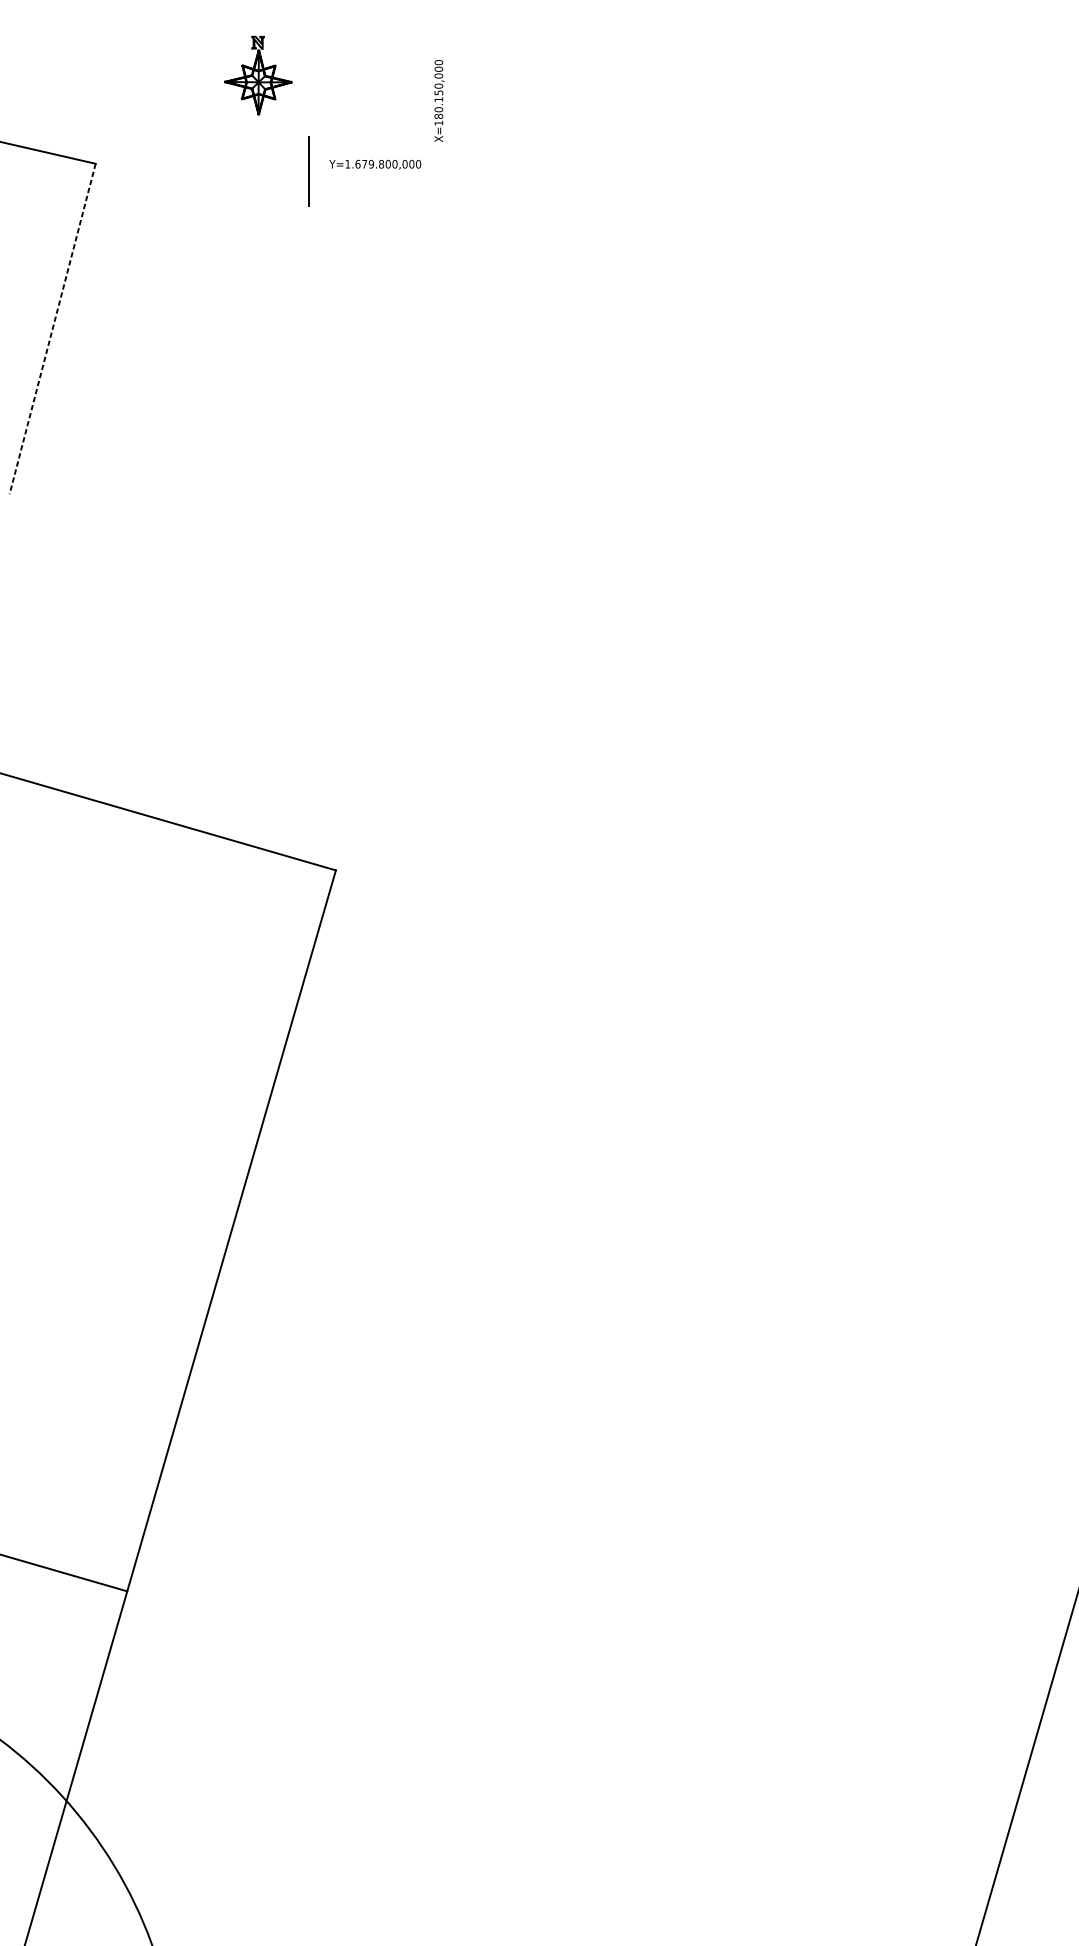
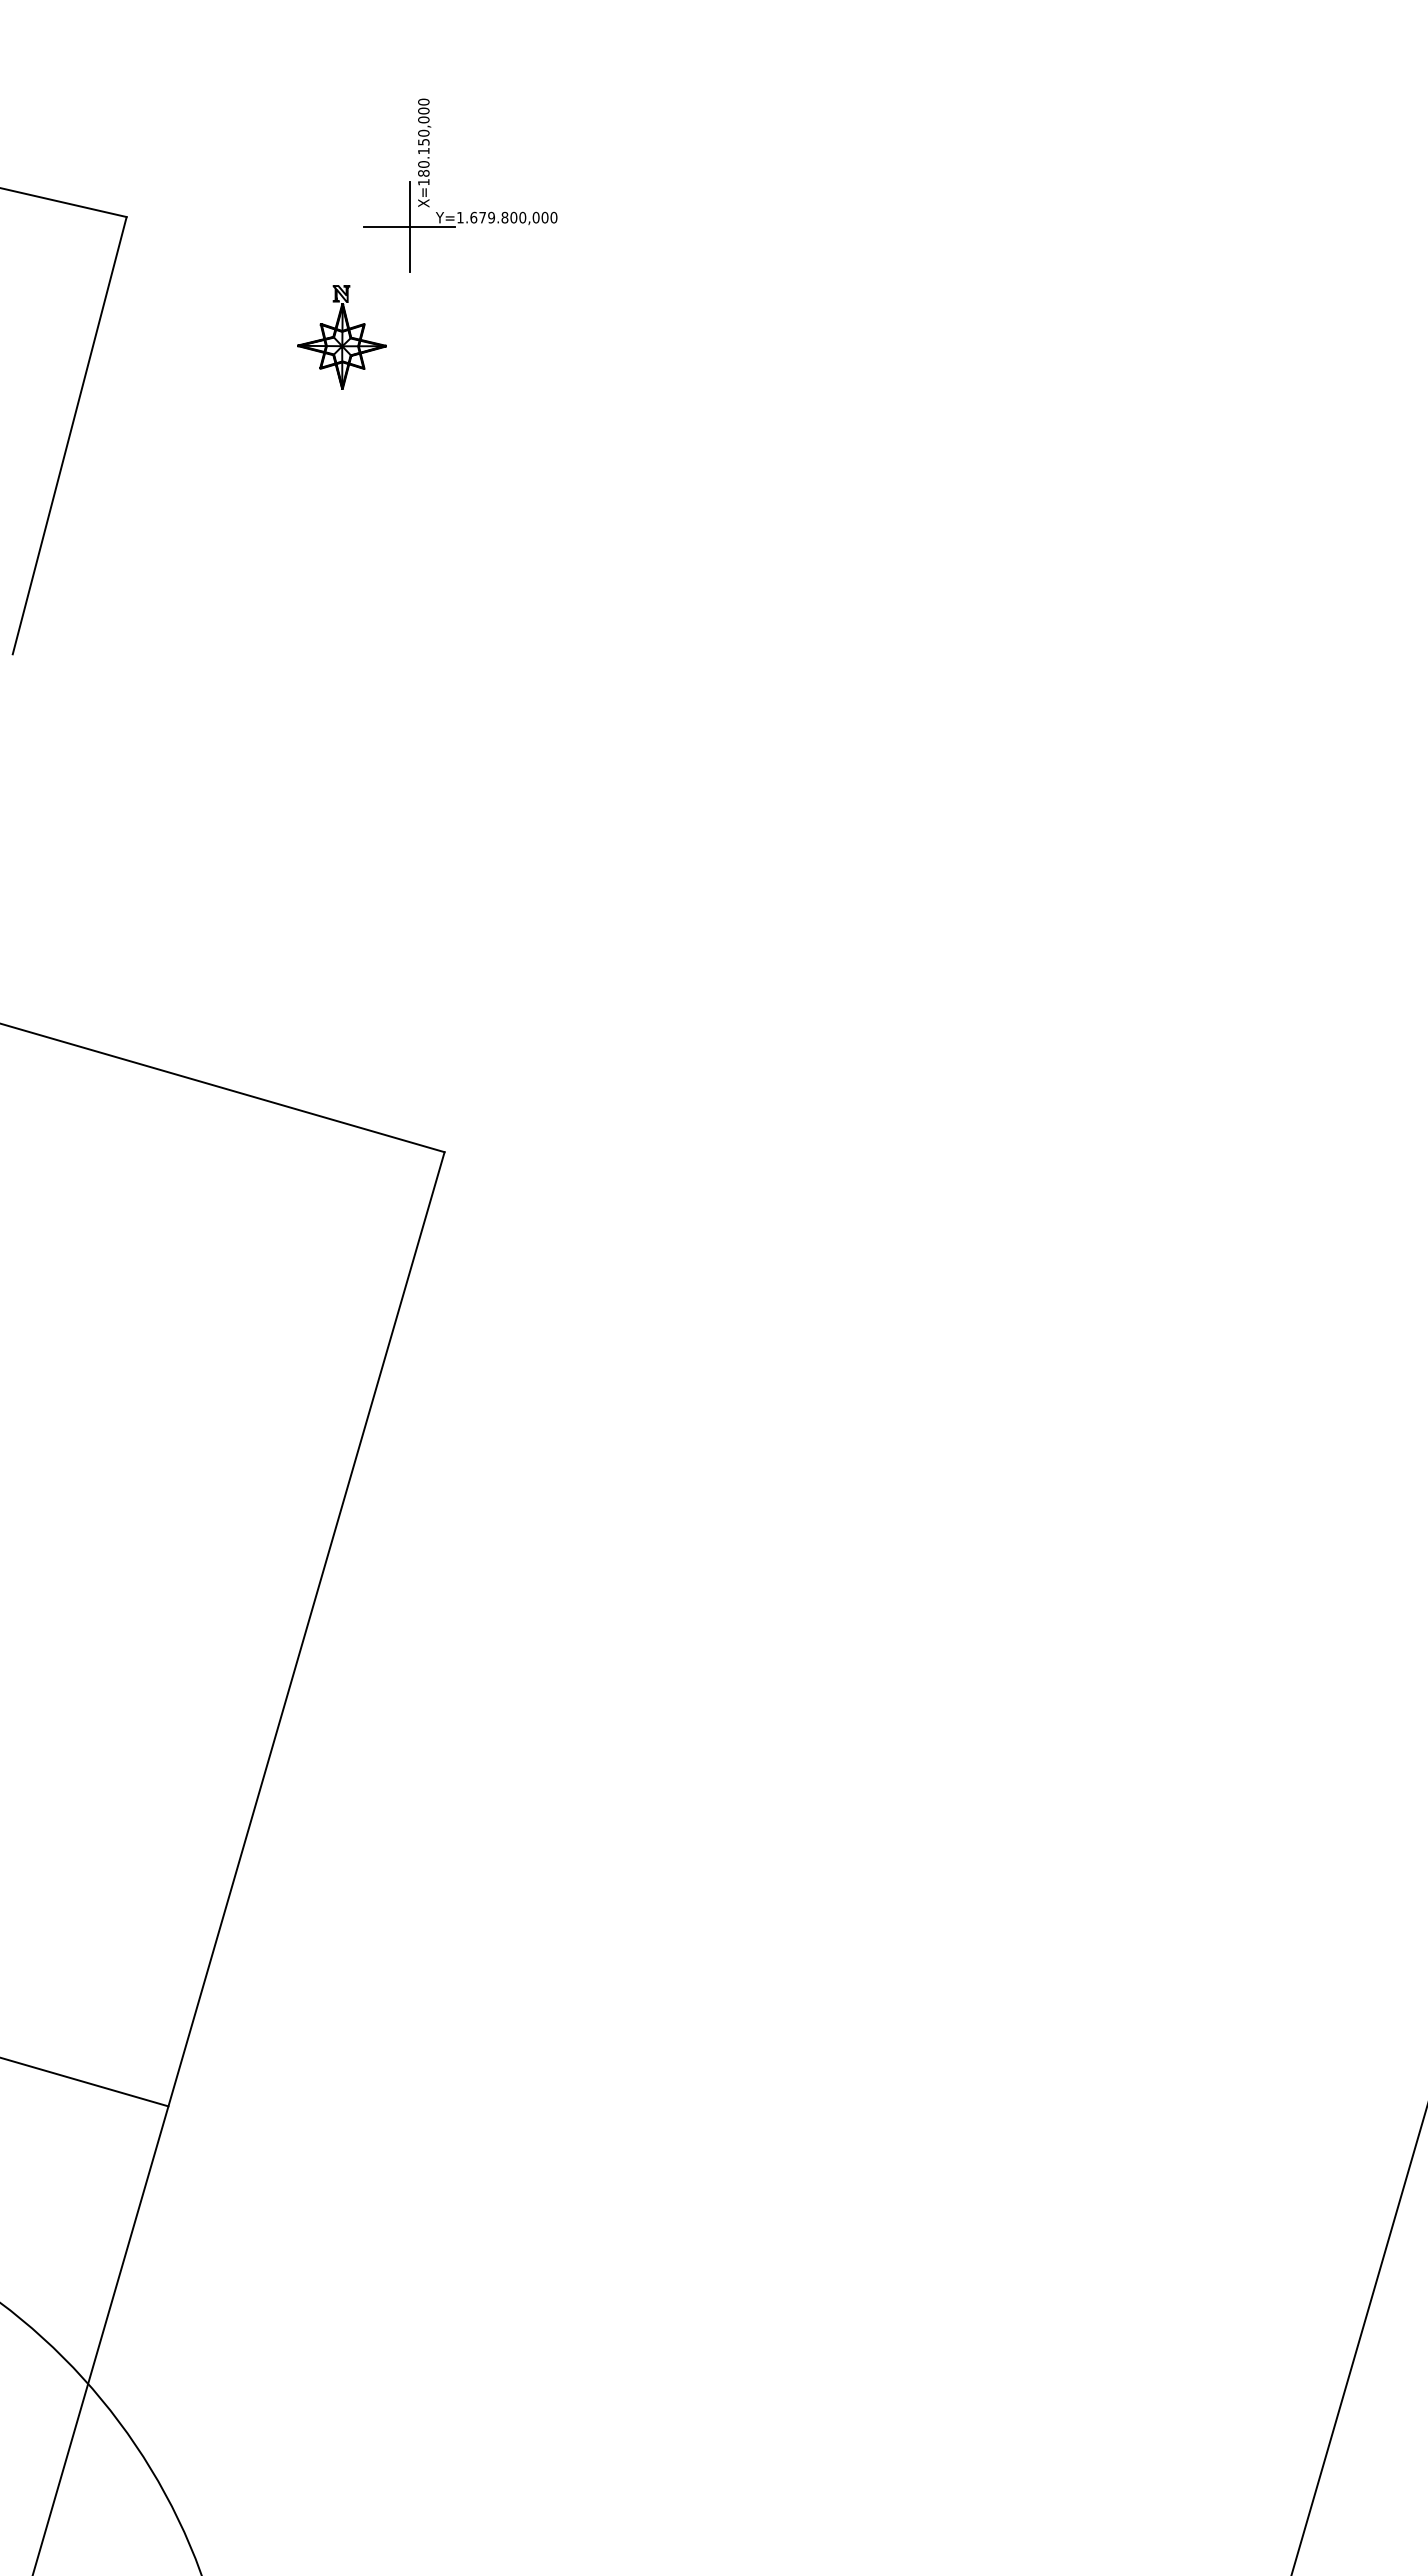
part: (258, 75) -> (341, 337), moved
text: (439, 100) -> (424, 152), moved
line: (309, 171) -> (409, 227), added
line: (52, 328) -> (69, 435), dashed -> solid

